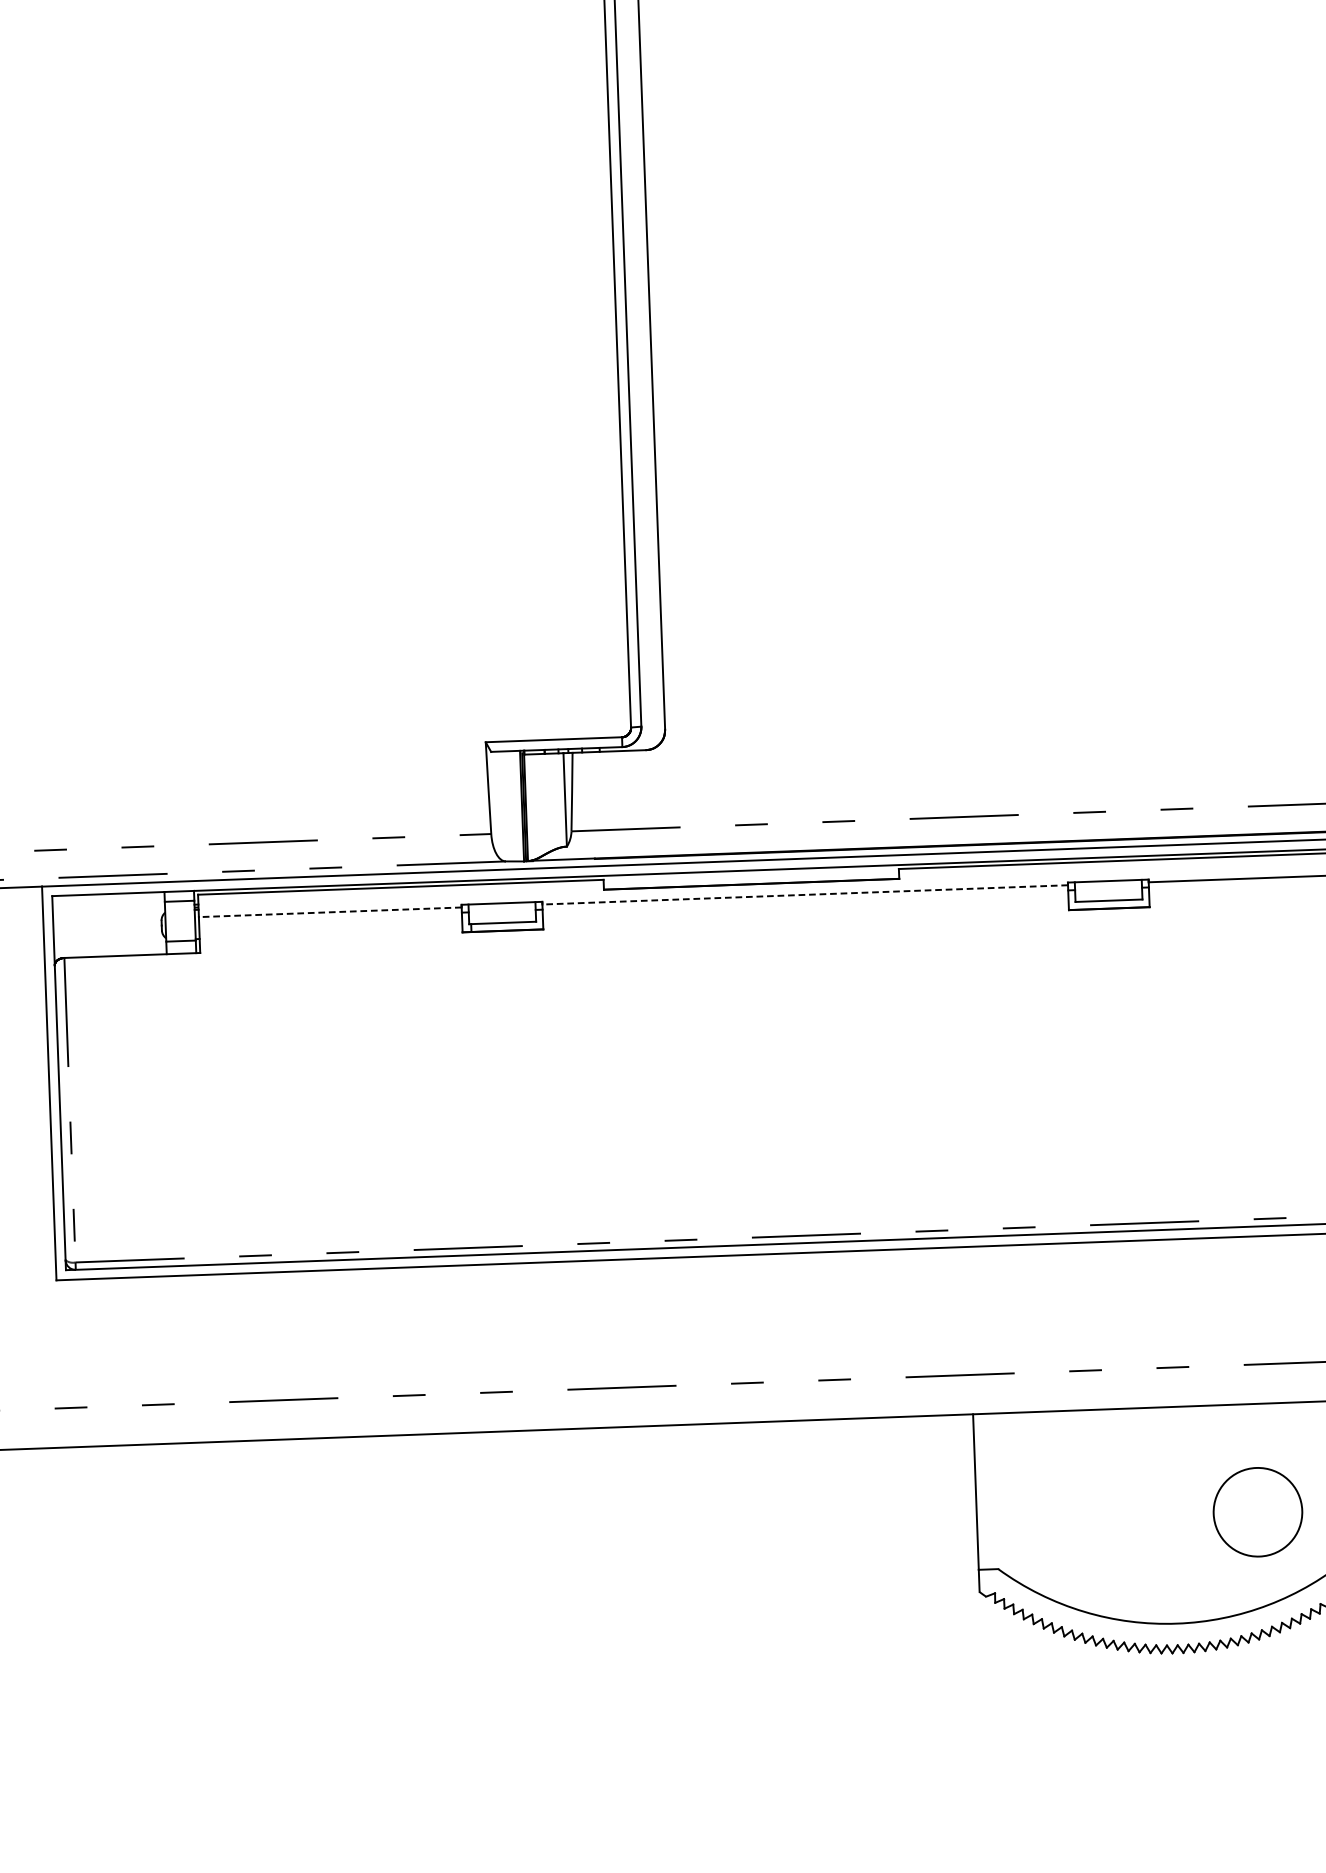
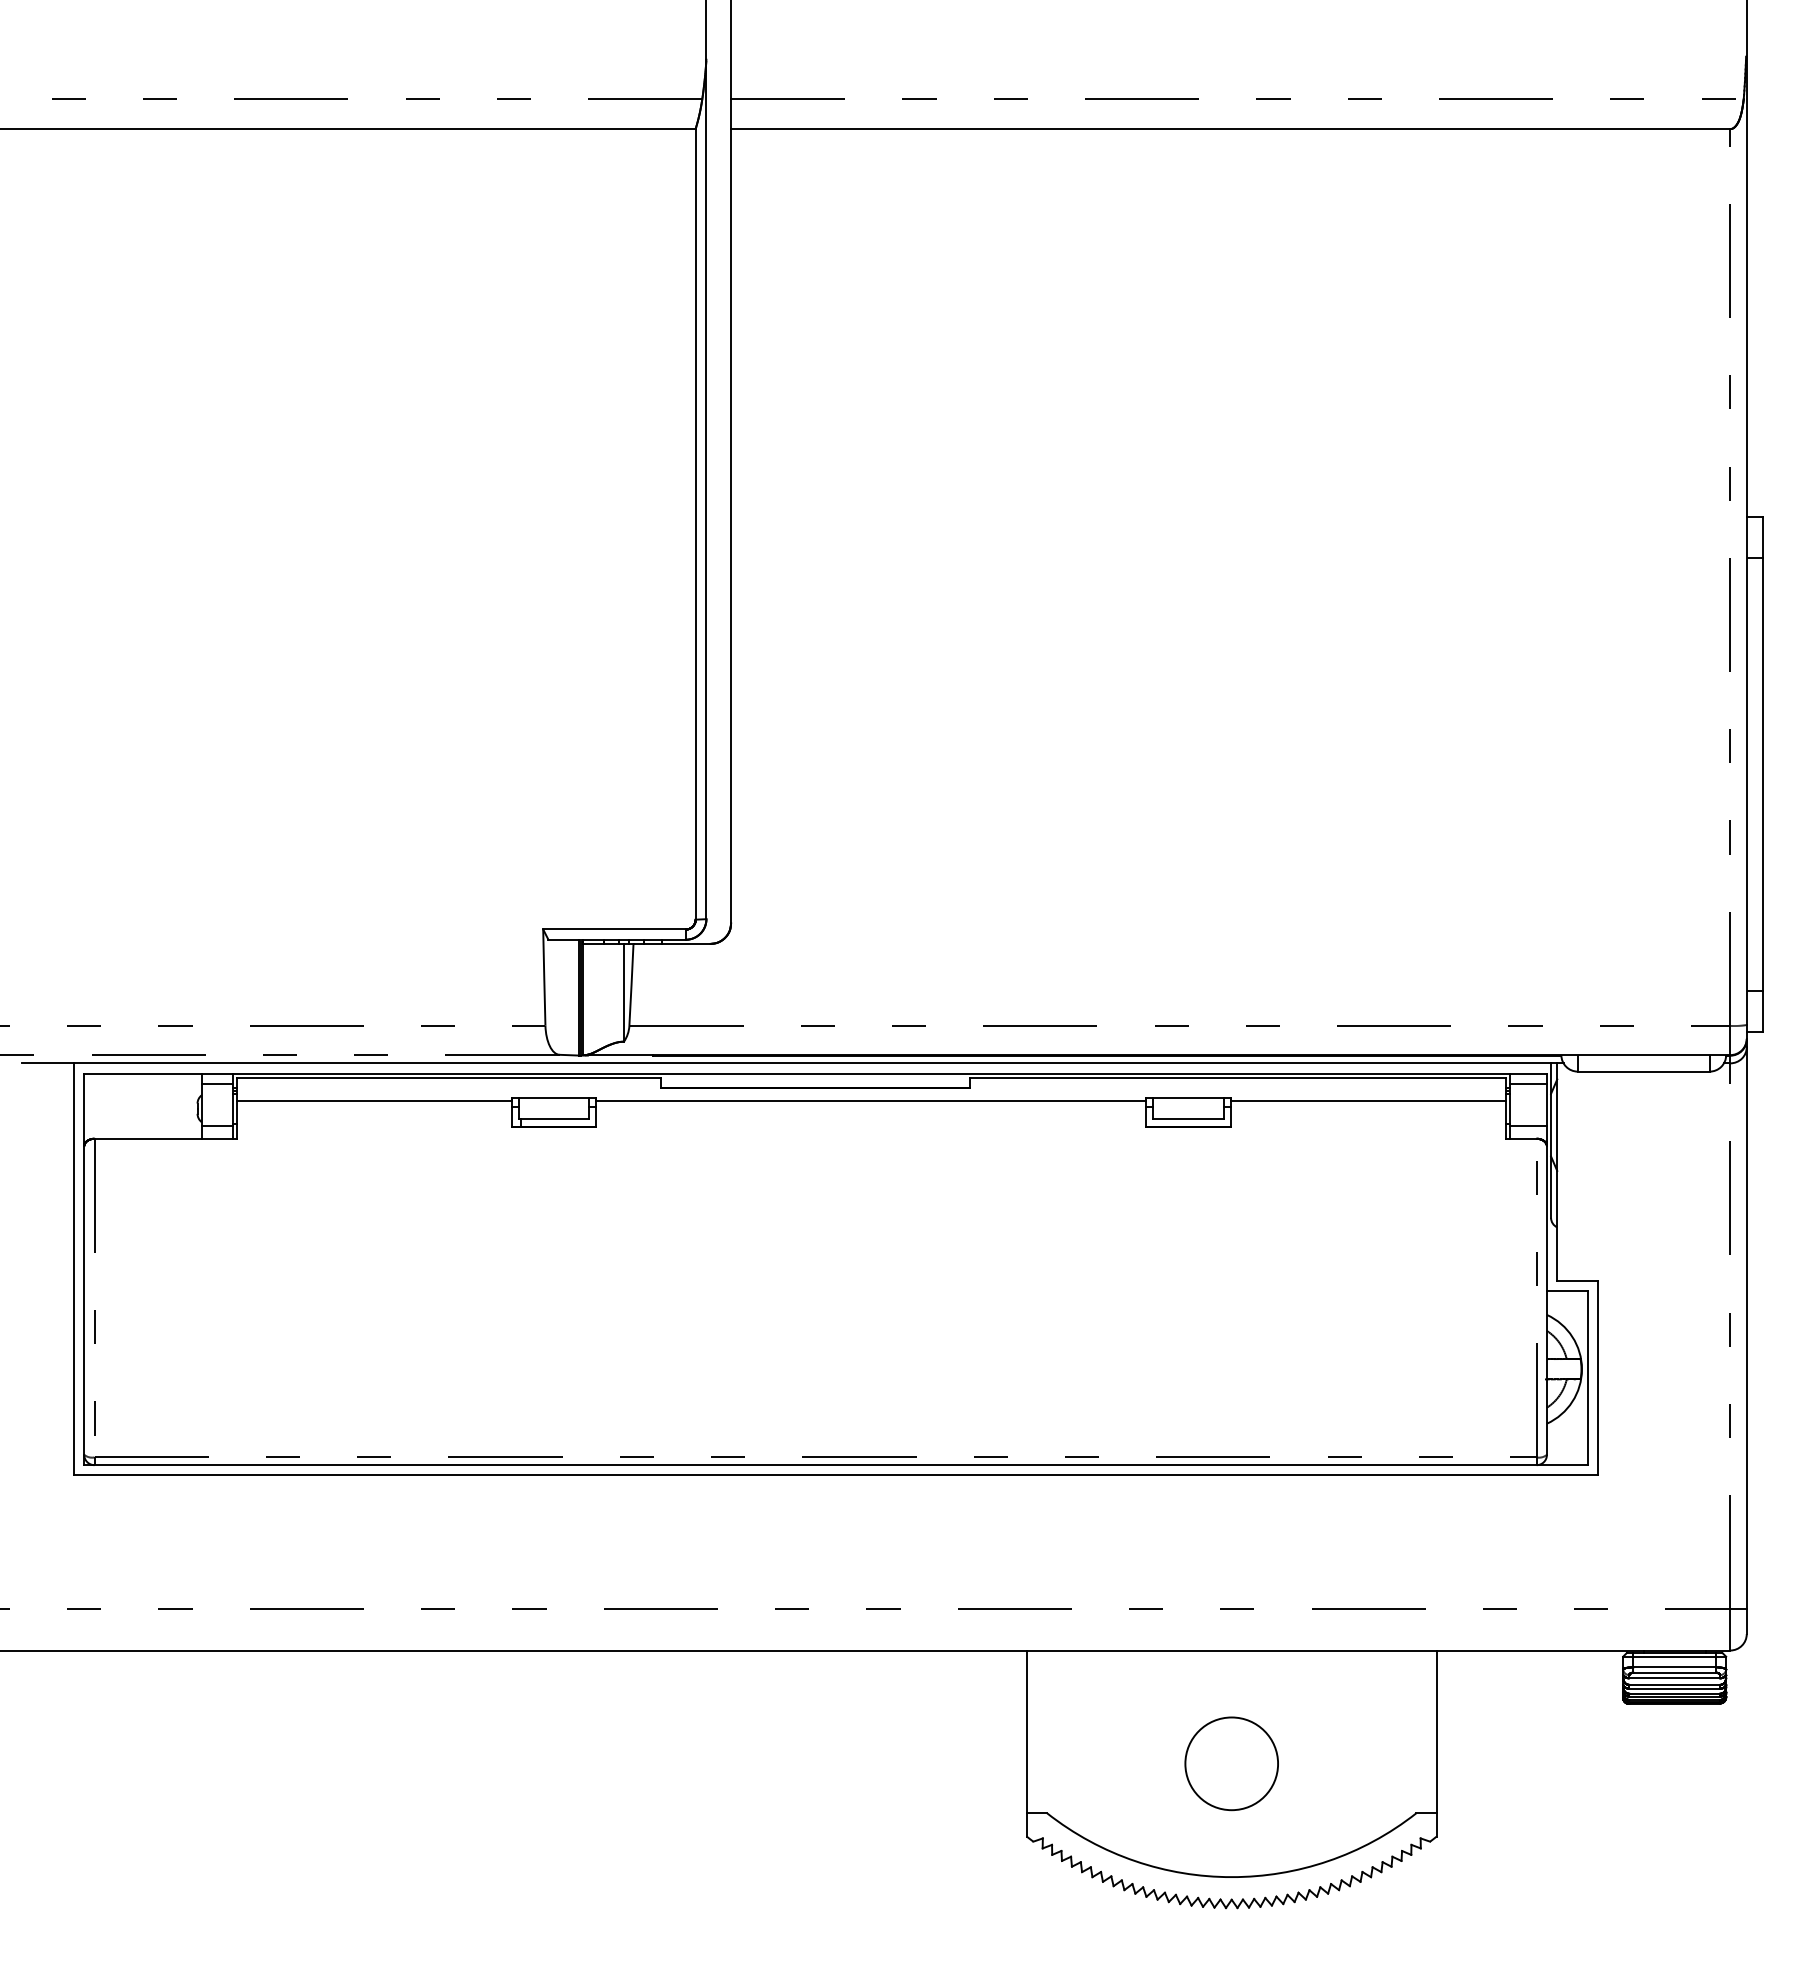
line: (804, 895) -> (870, 1101), dashed -> solid
line: (330, 912) -> (374, 1101), dashed -> solid
circle: (1257, 1511) -> (1231, 1763), moved

